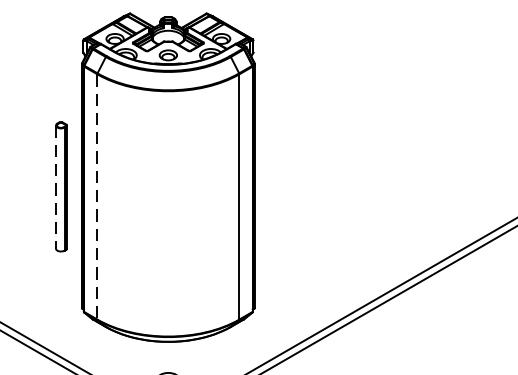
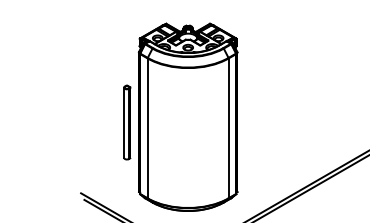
line: (56, 188) -> (124, 123), dashed -> solid
line: (97, 197) -> (147, 128), dashed -> solid

